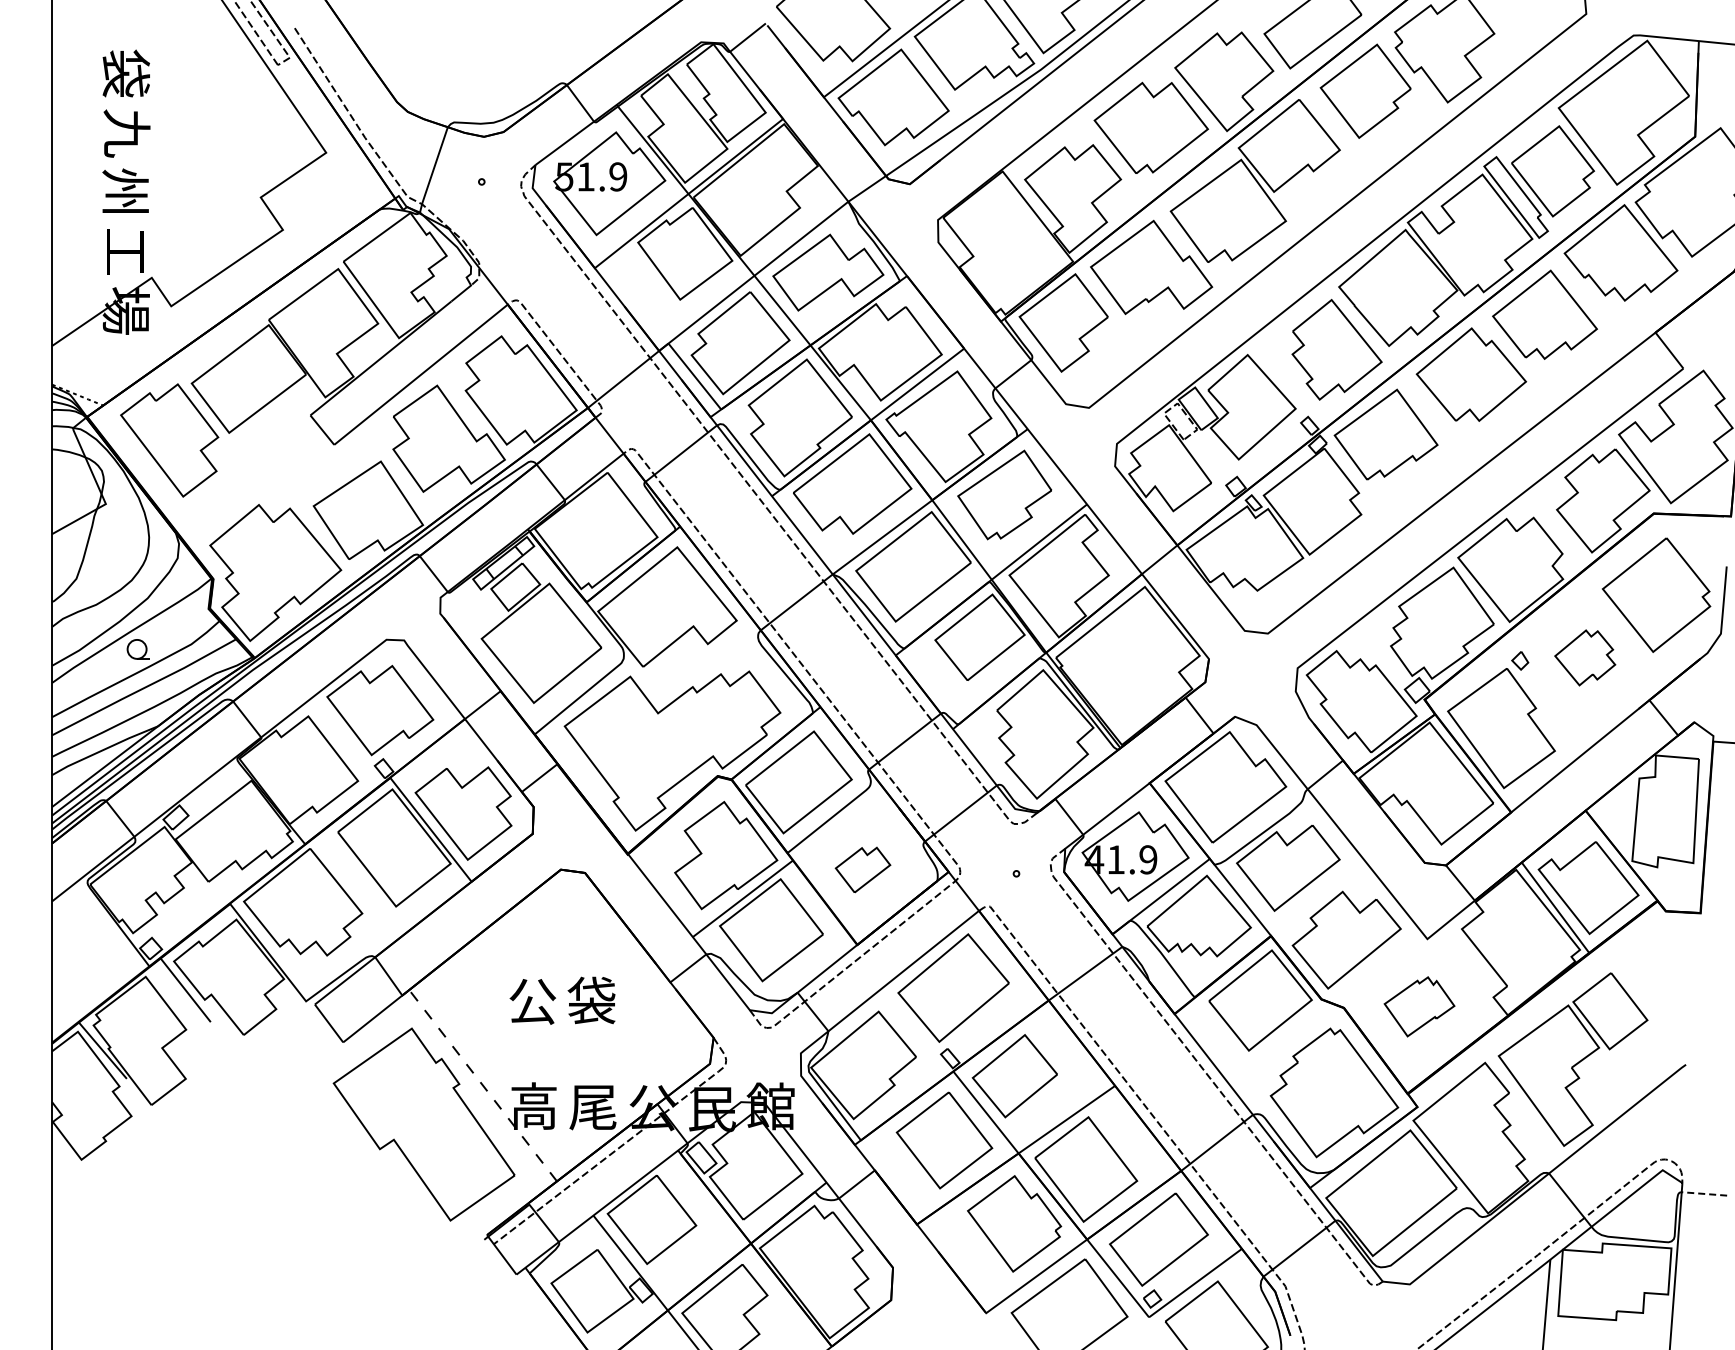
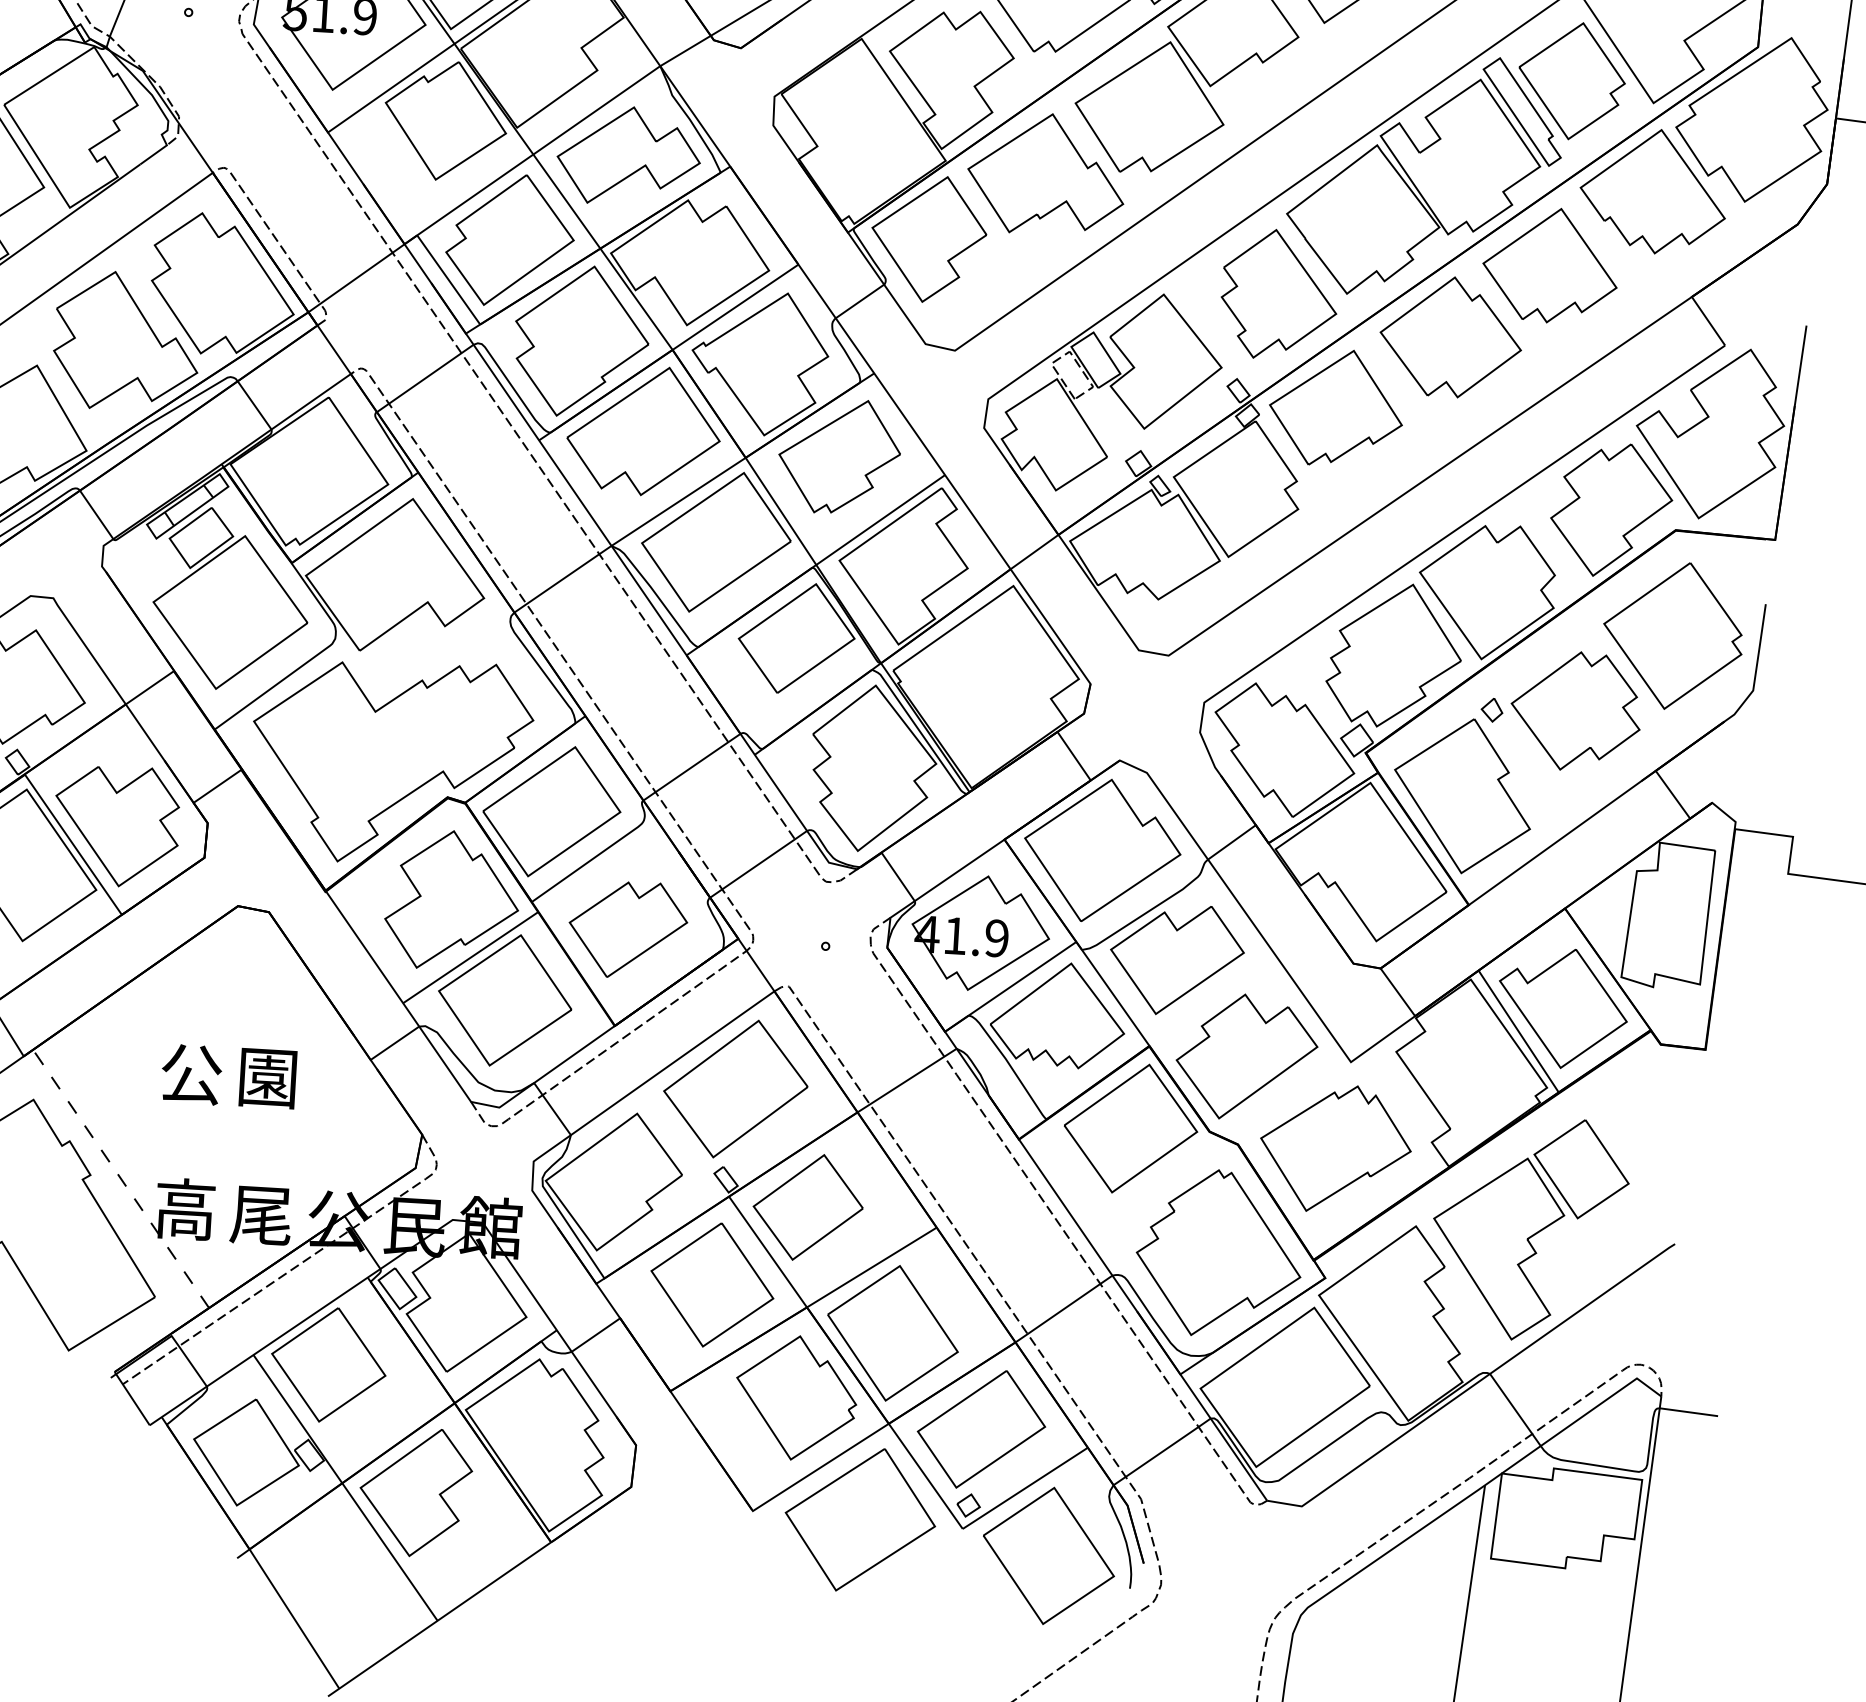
part: (1585, 657) -> (1576, 710), size x1.67
part: (862, 869) -> (627, 928), size x1.67
text: (591, 1000) -> (267, 1077), 袋 -> 園
part: (1419, 1006) -> (1335, 1148), size x1.67
line: (1704, 1193) -> (1689, 1411), dashed -> solid

